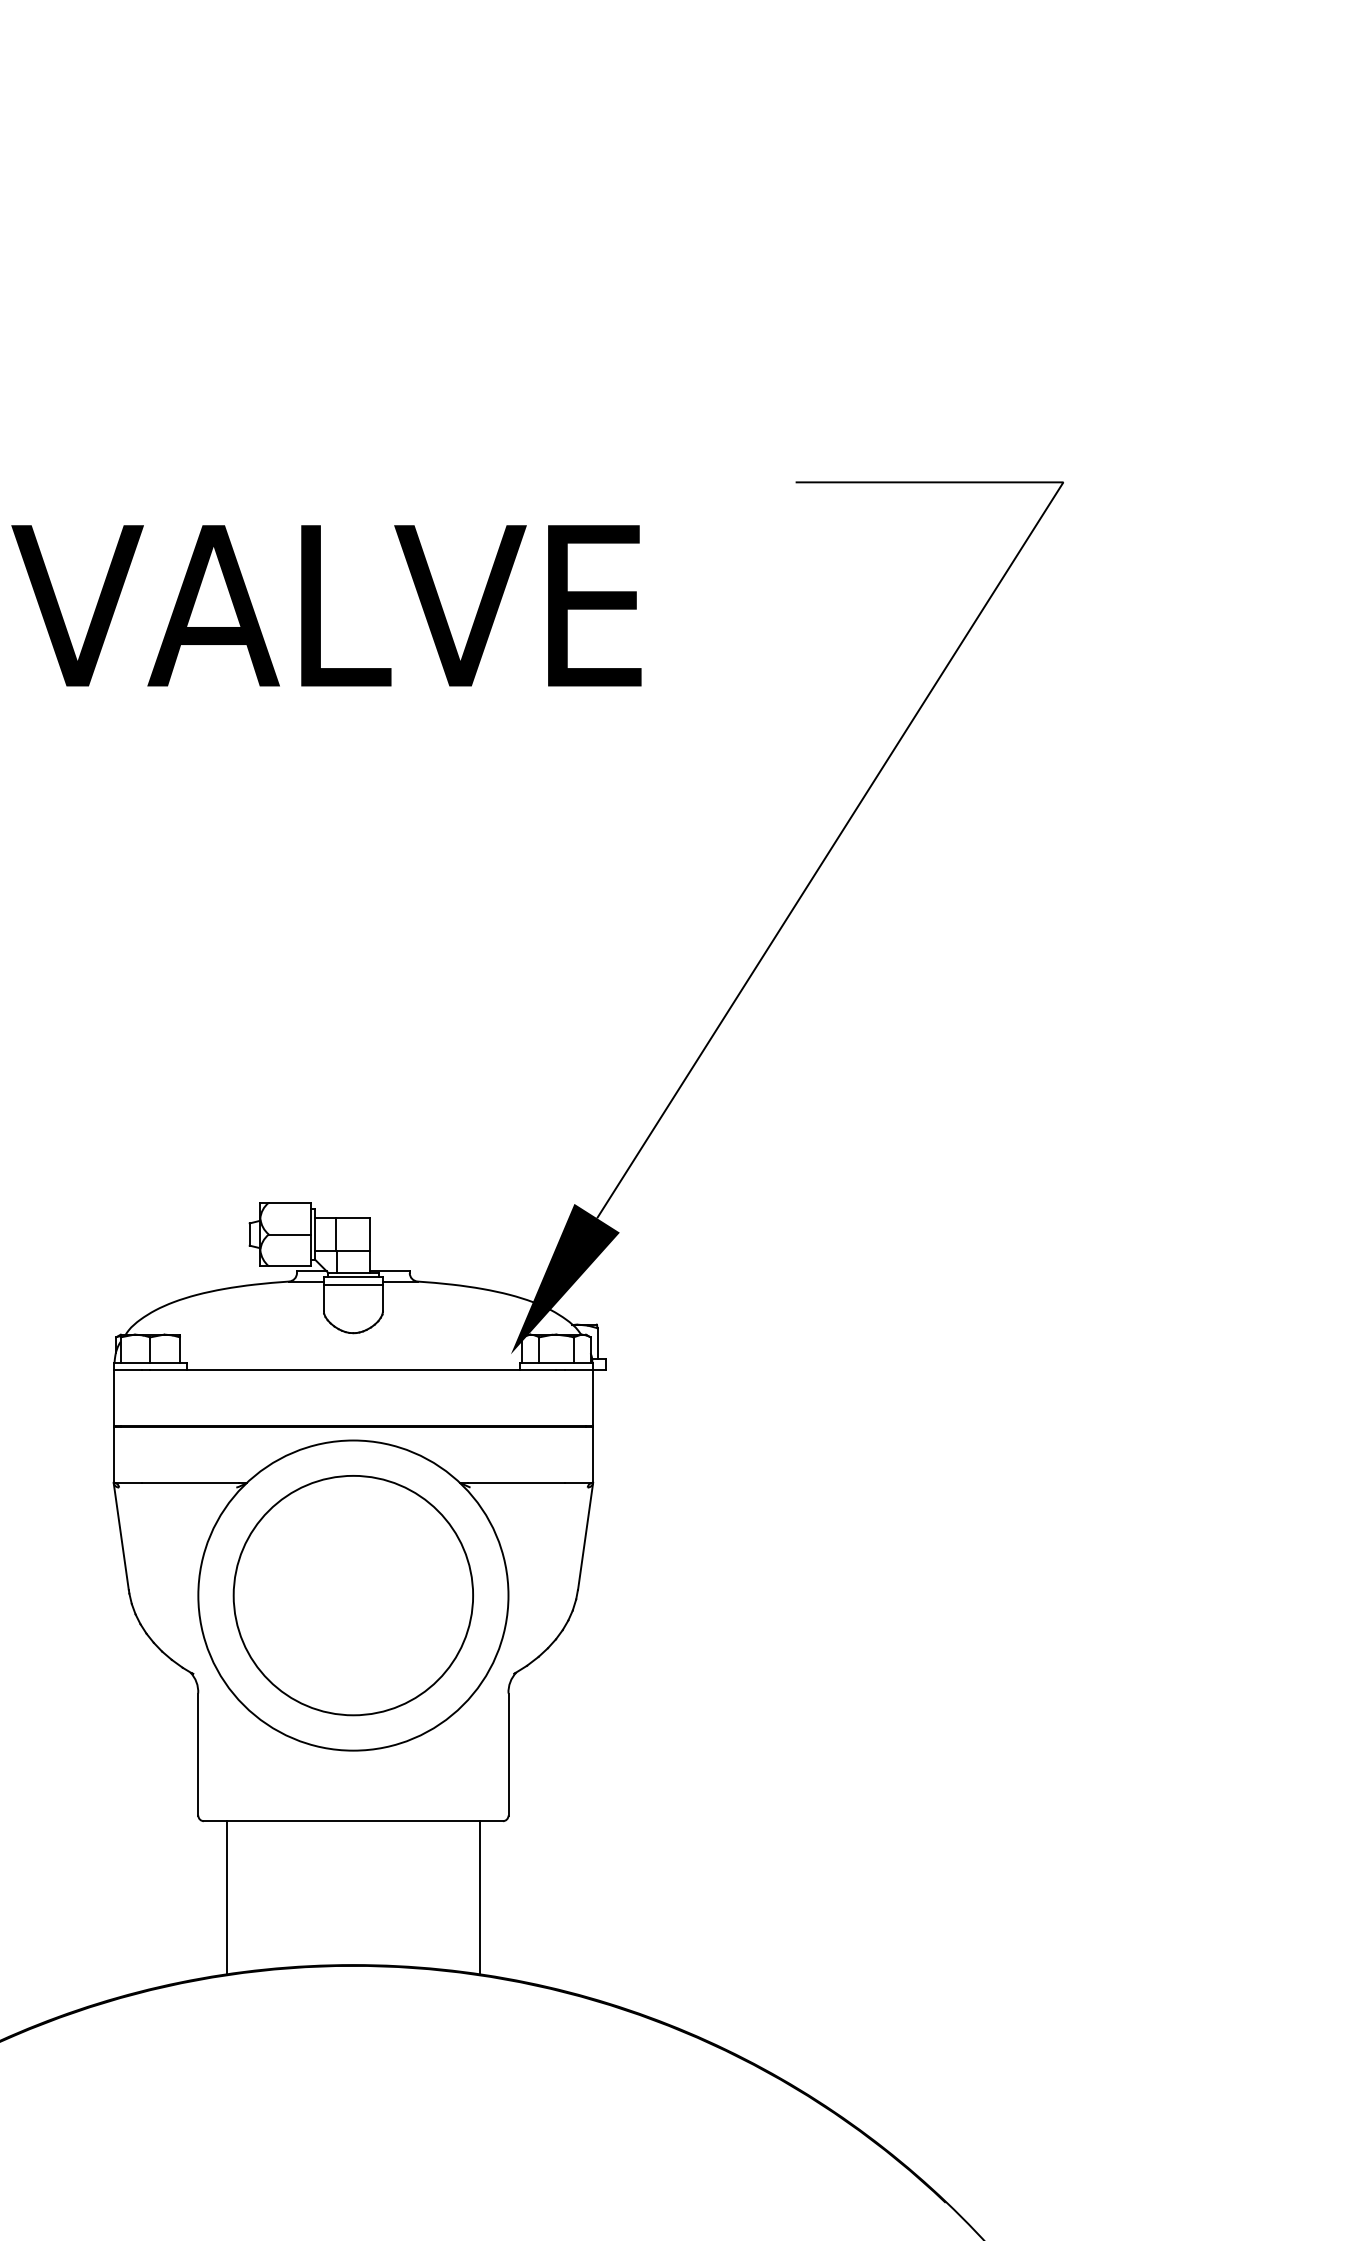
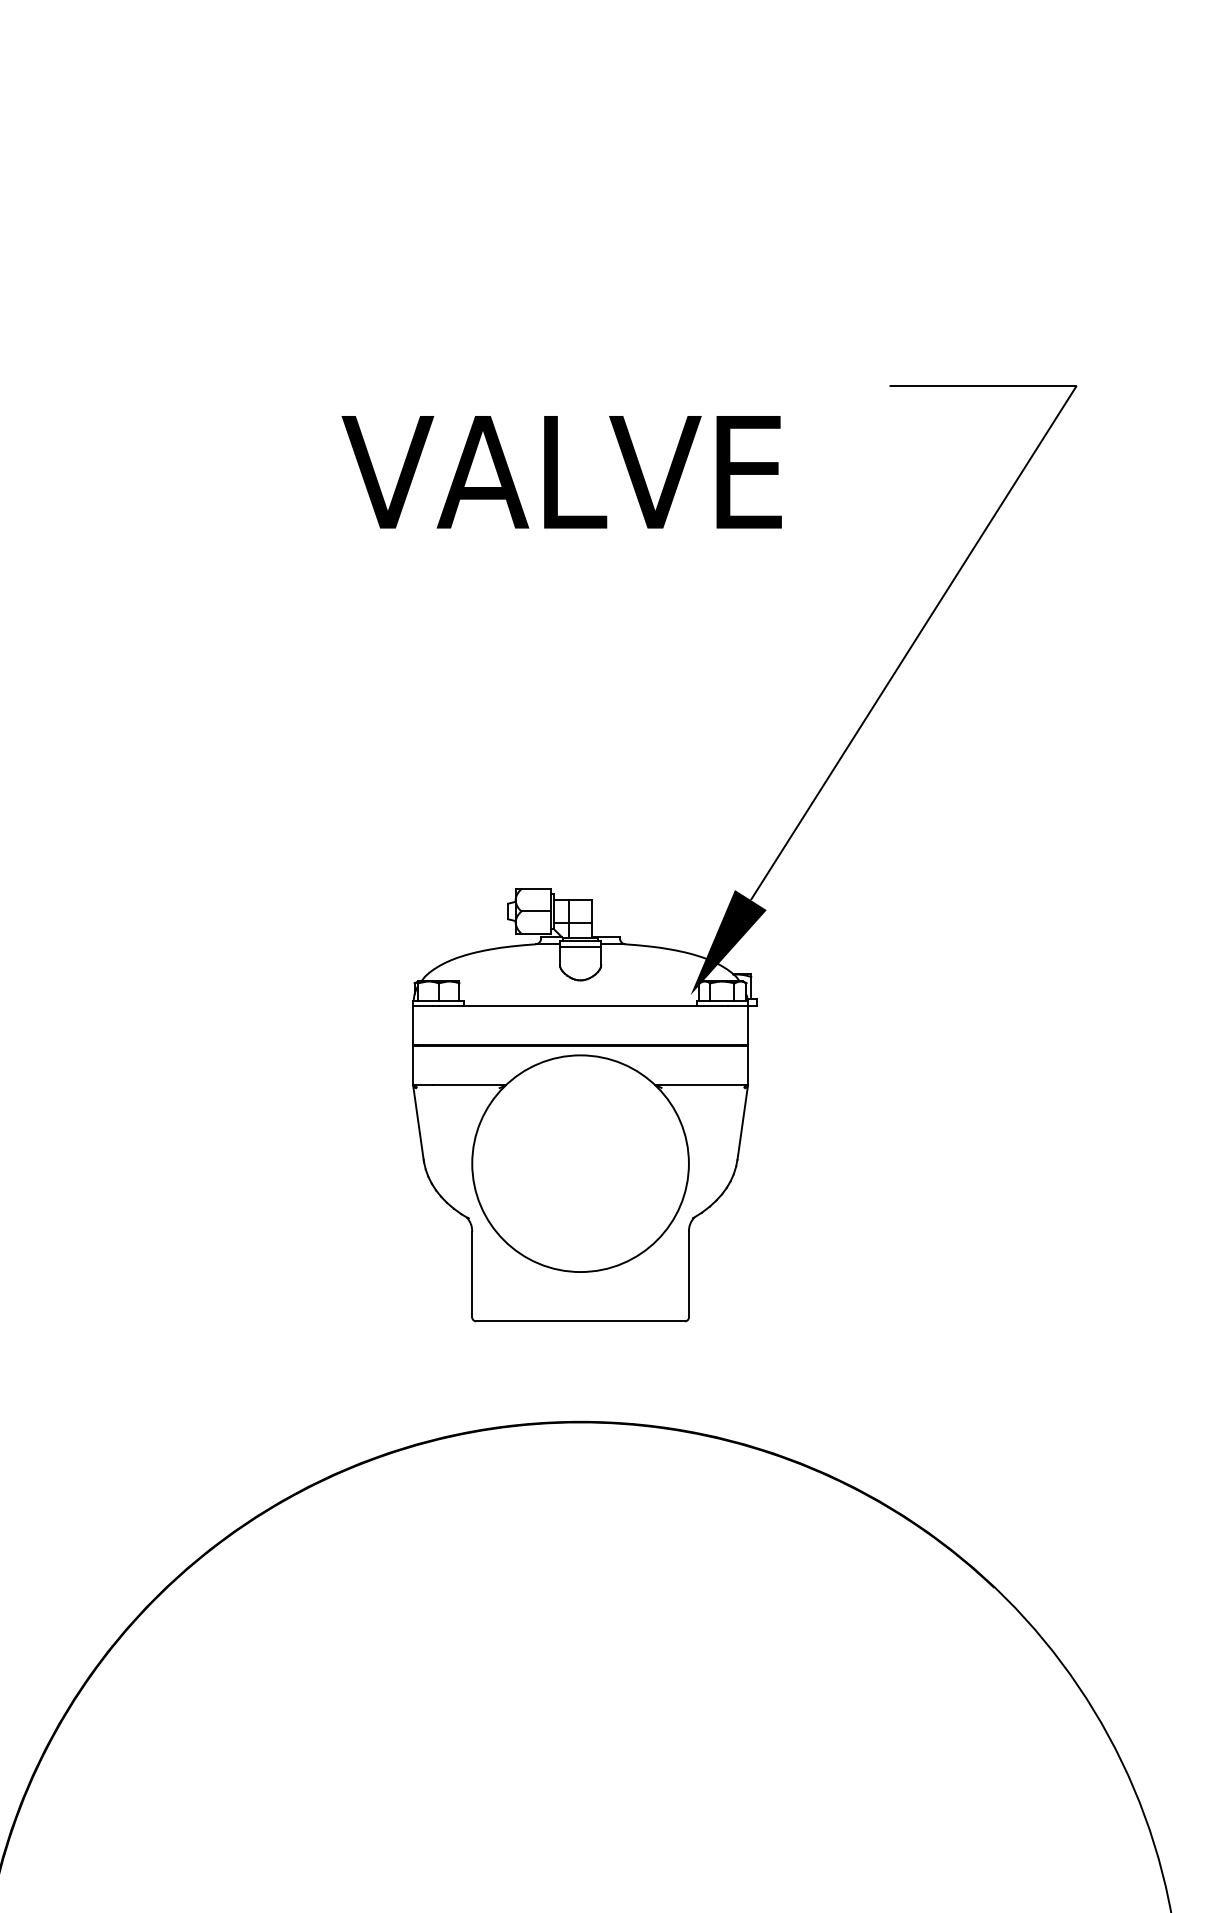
circle: (353, 1595) -> (580, 1163), removed
line: (225, 1897) -> (491, 1374), removed
line: (480, 1897) -> (669, 1374), removed

